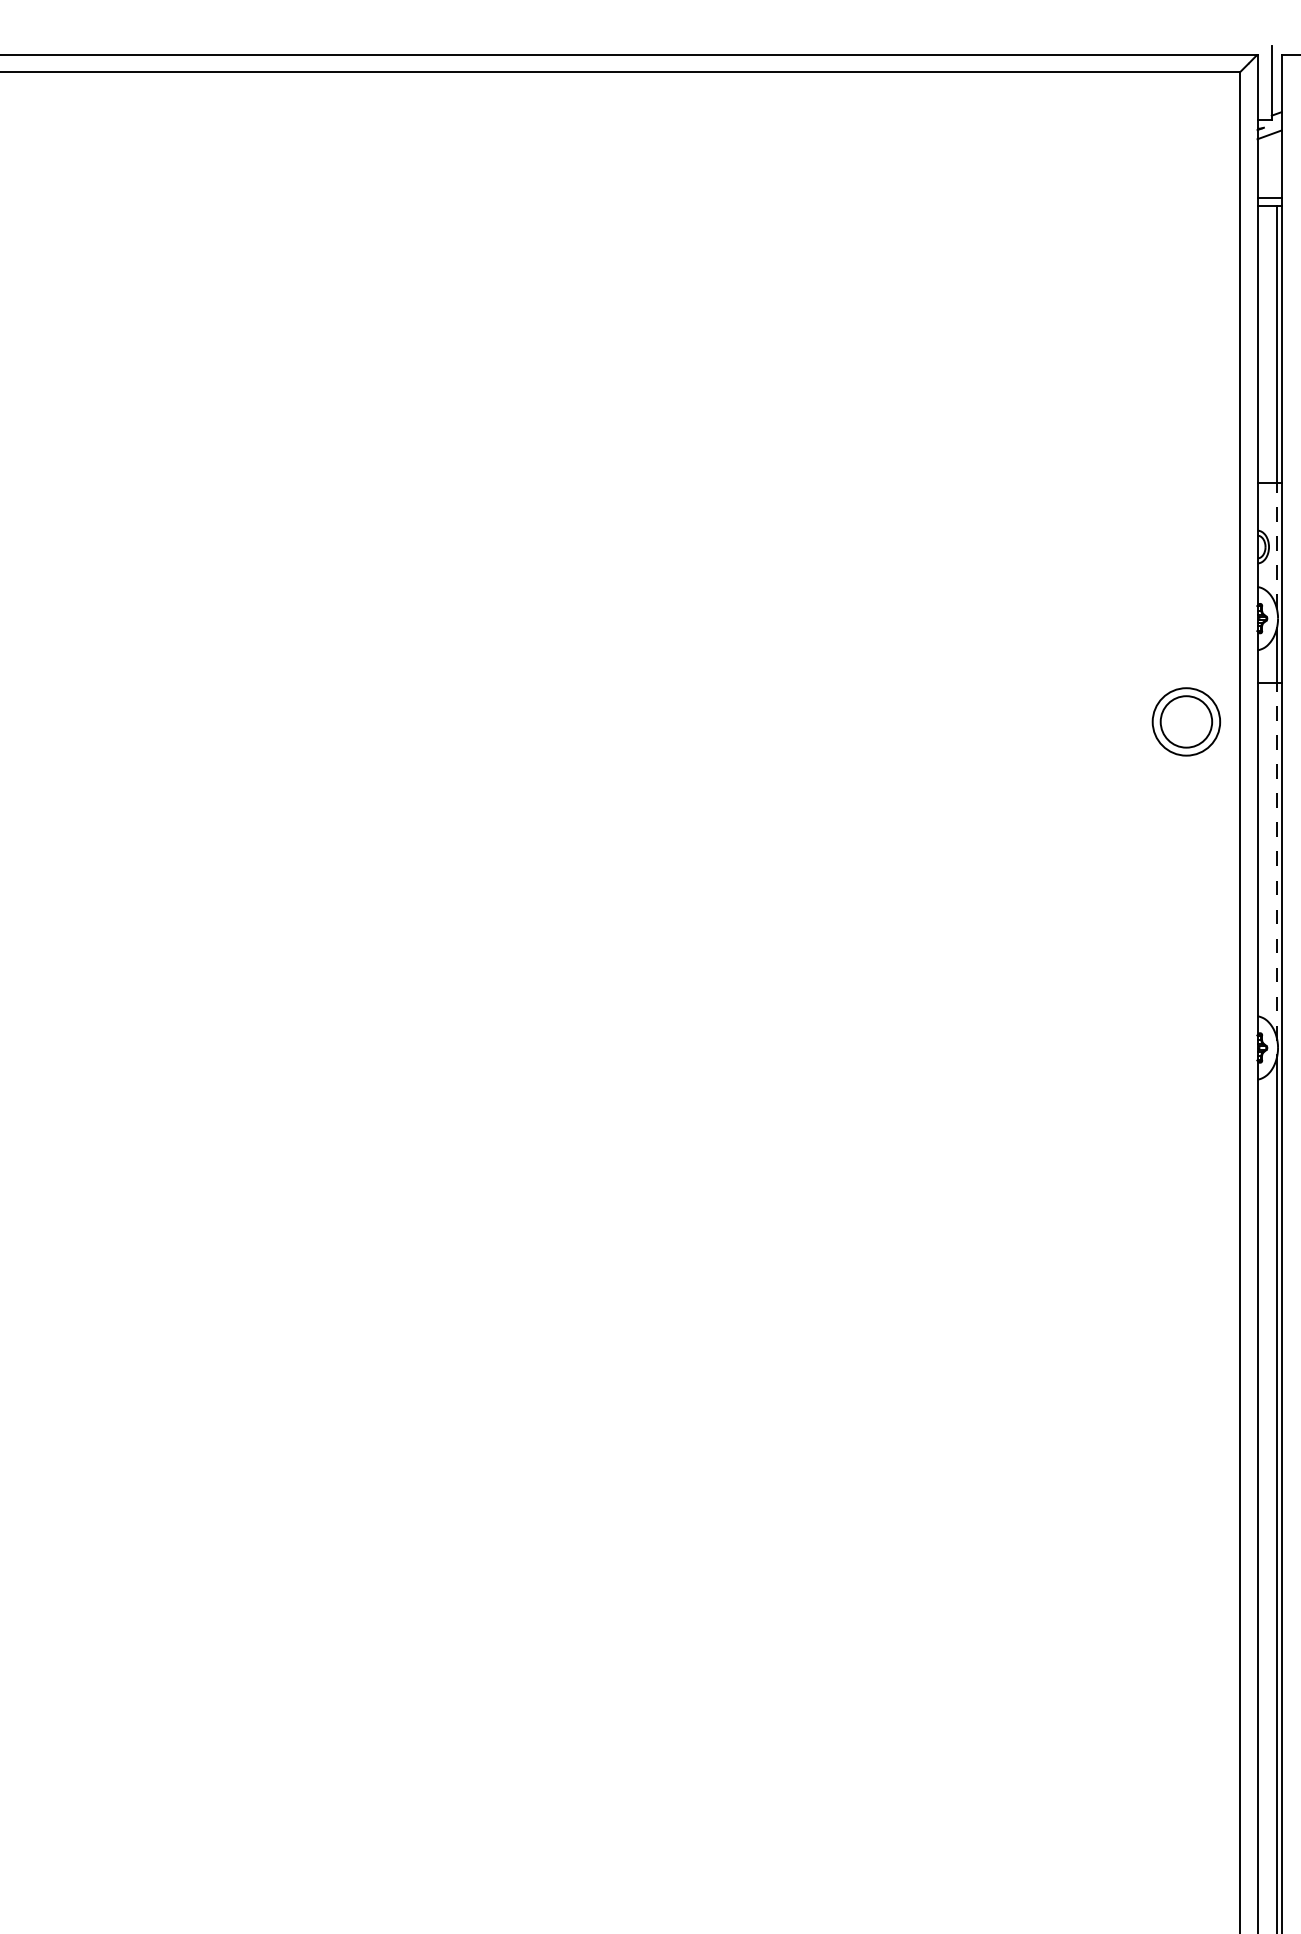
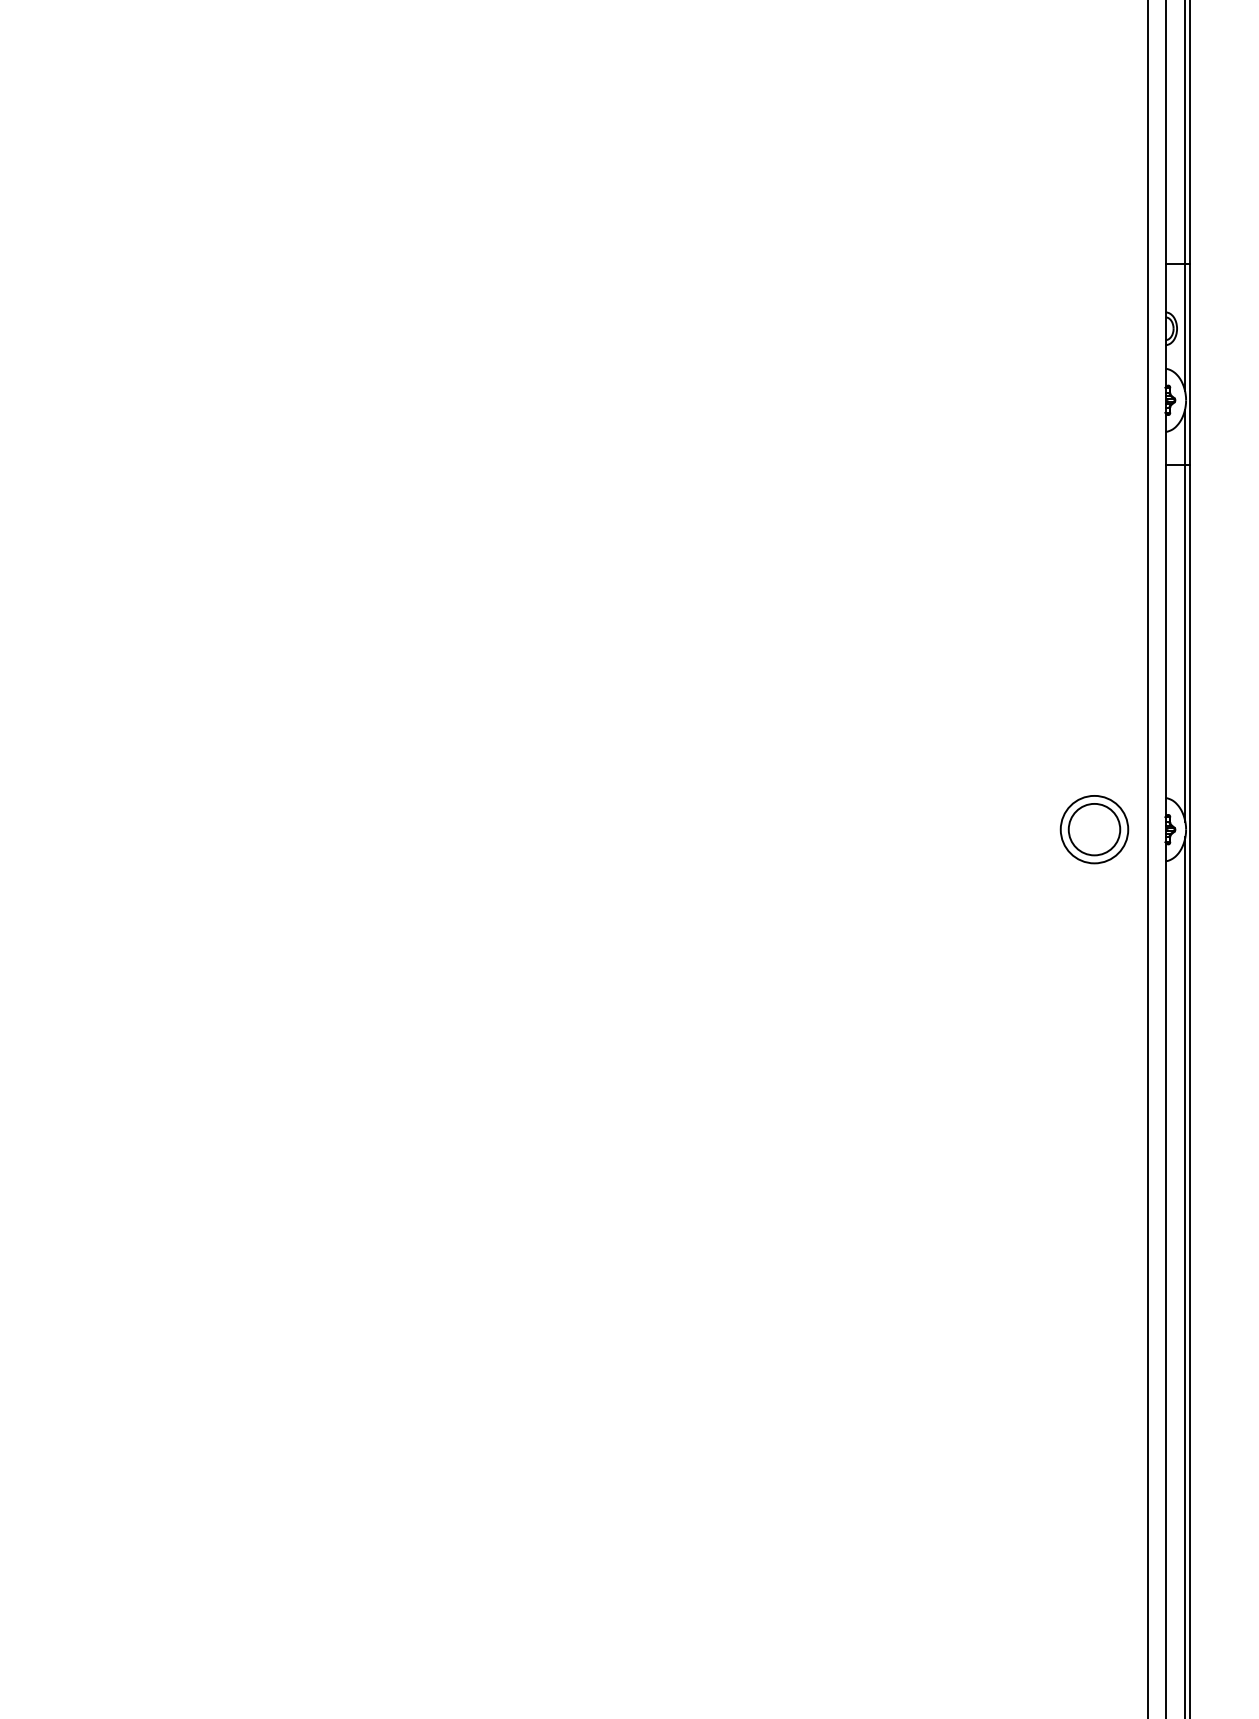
line: (1276, 545) -> (1184, 327), dashed -> solid
part: (1186, 721) -> (1094, 829), moved
line: (1277, 861) -> (1185, 643), dashed -> solid

